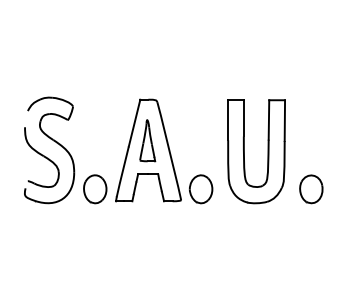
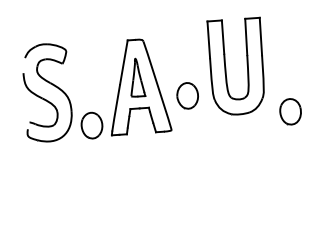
part: (267, 151) -> (246, 66), moved
part: (200, 189) -> (187, 96), moved

